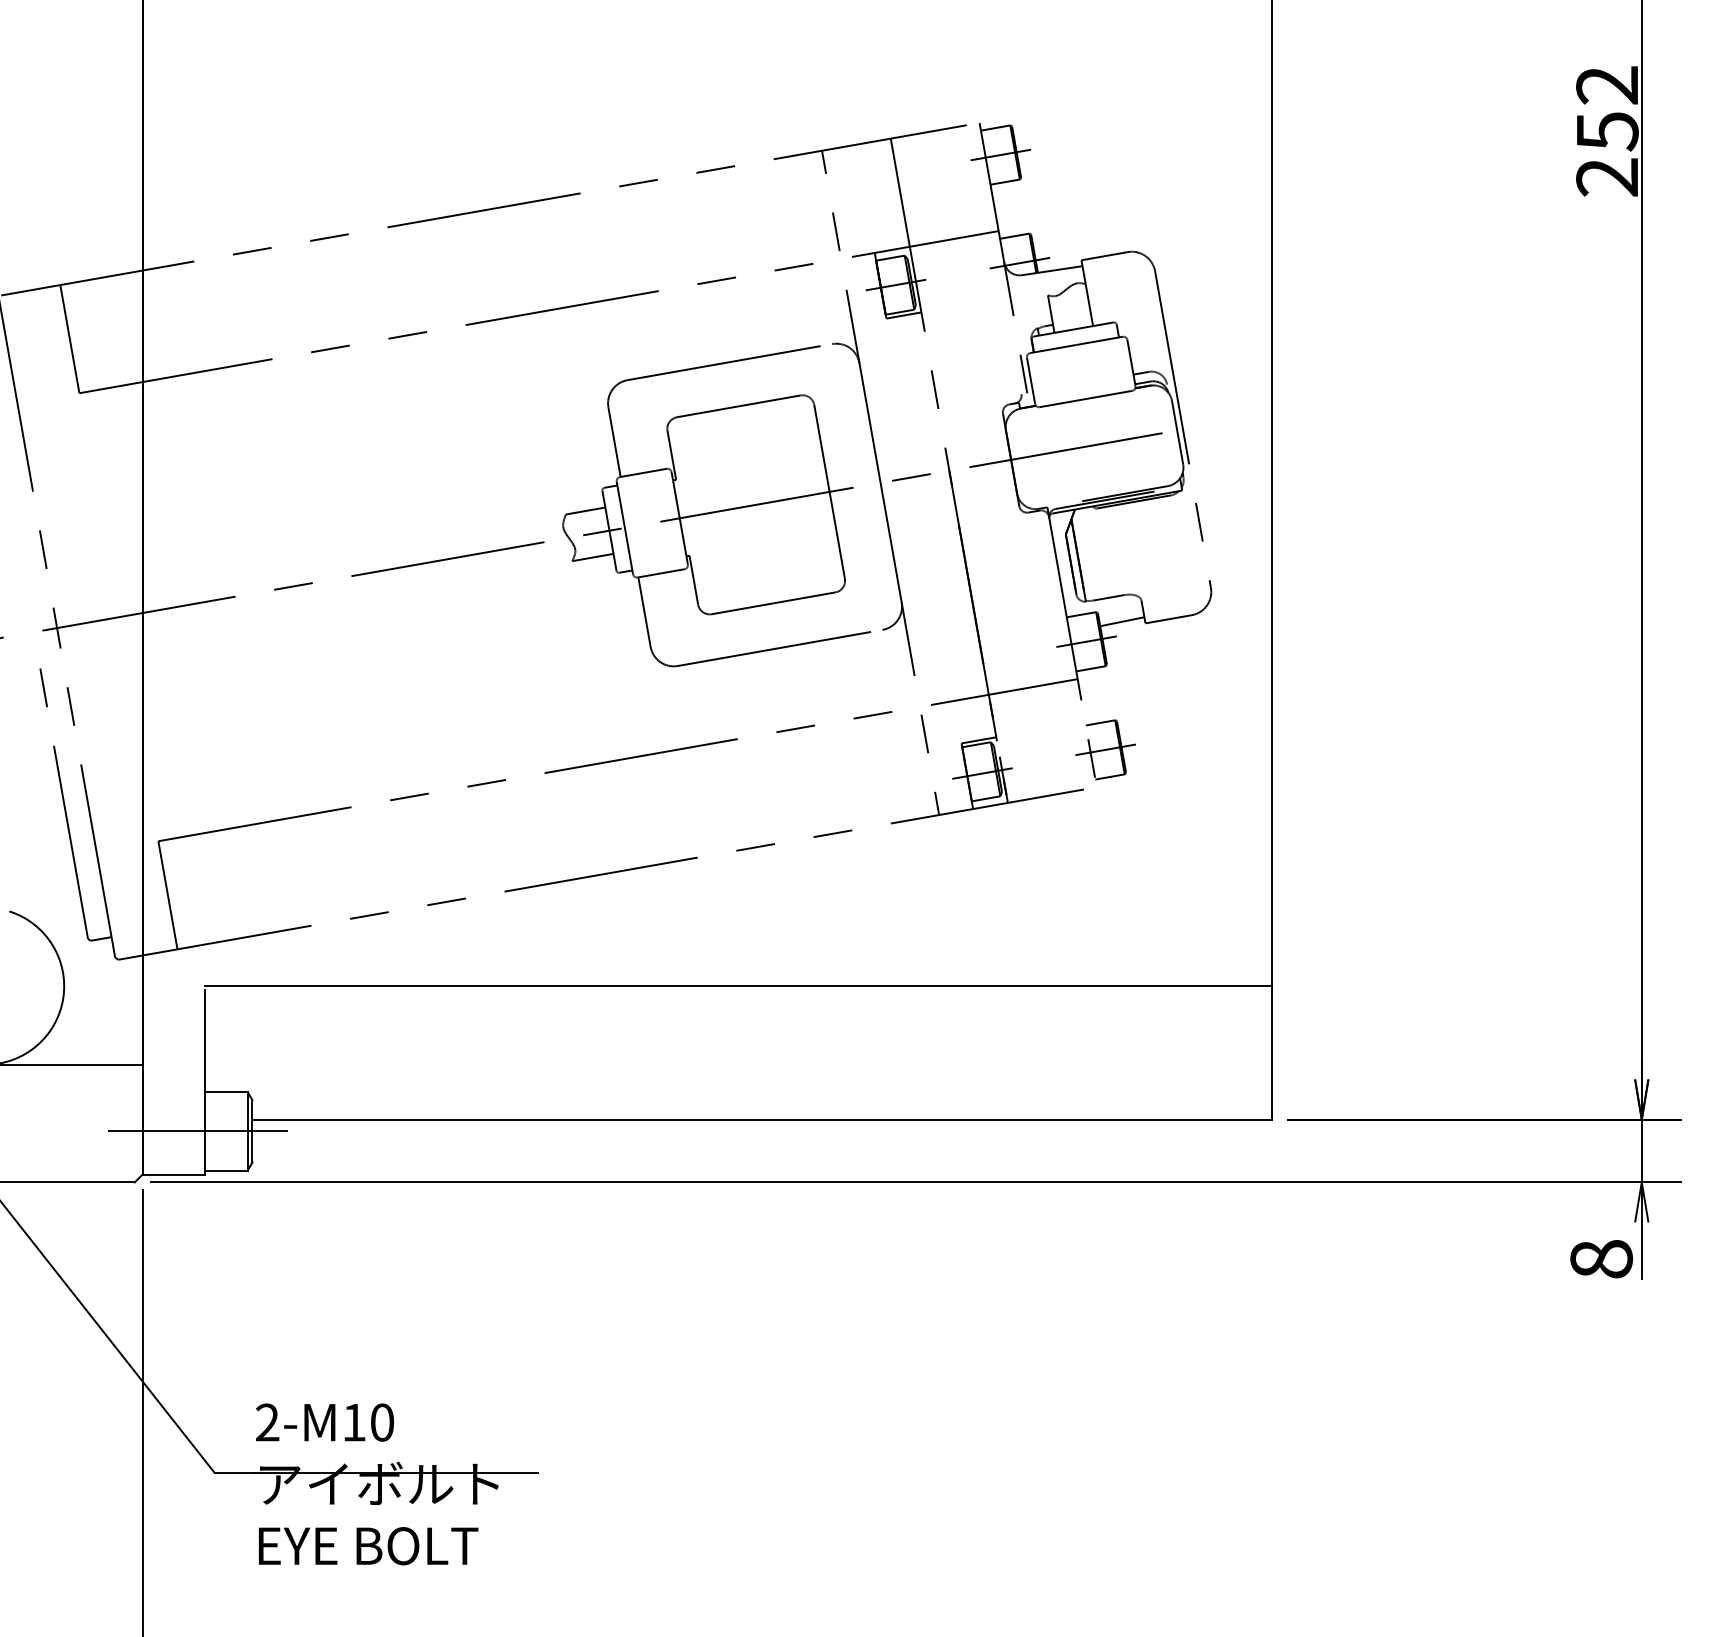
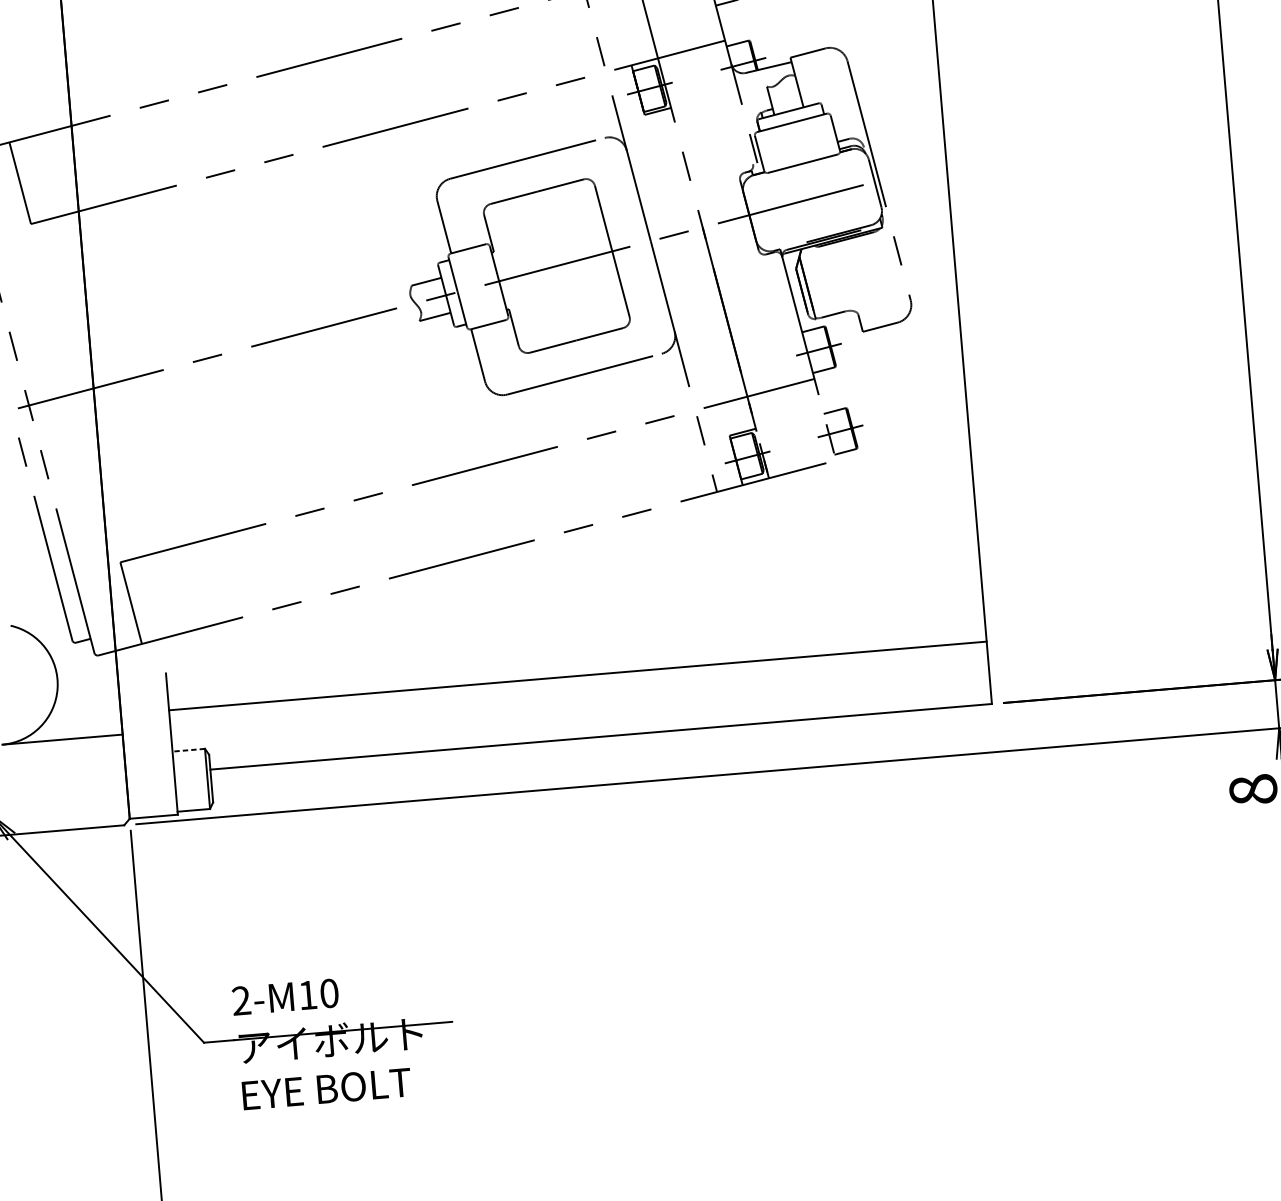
line: (1122, 621) -> (845, 331), removed
line: (738, 986) -> (577, 676), moved
line: (226, 1092) -> (188, 750), solid -> dashed
line: (197, 1131) -> (169, 782), removed

